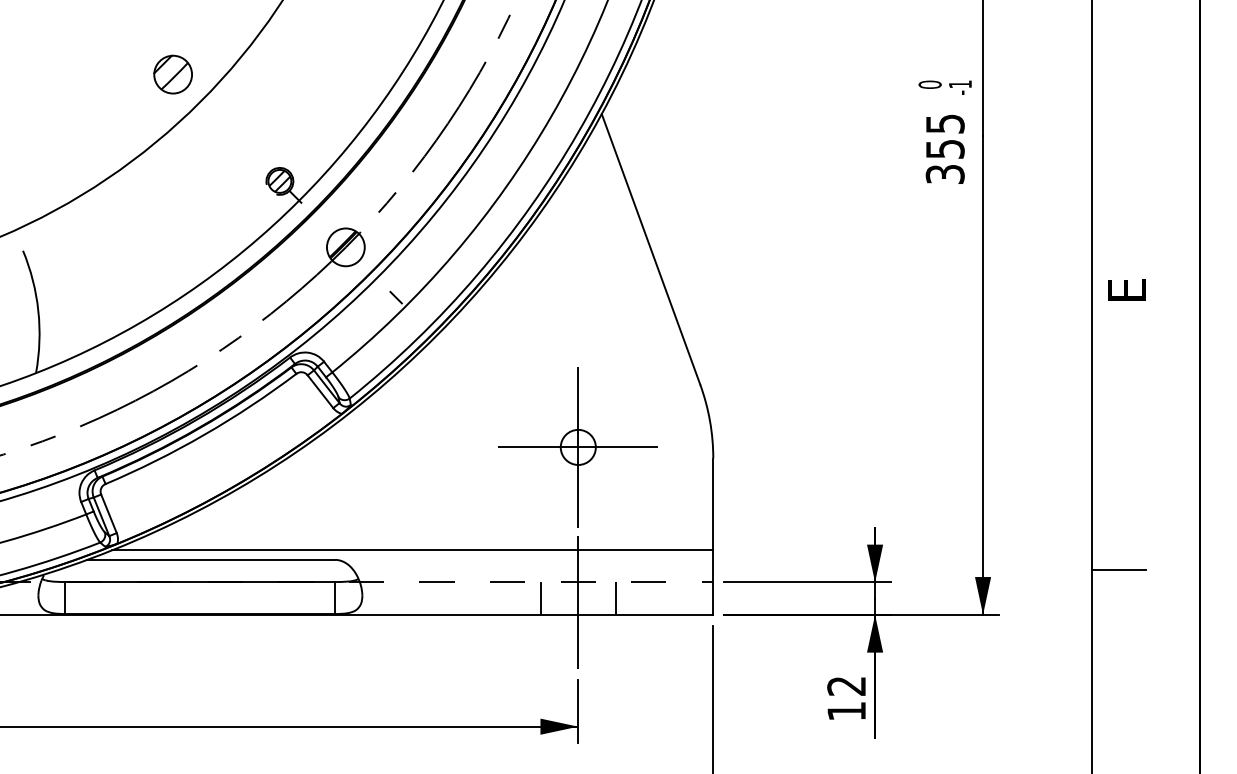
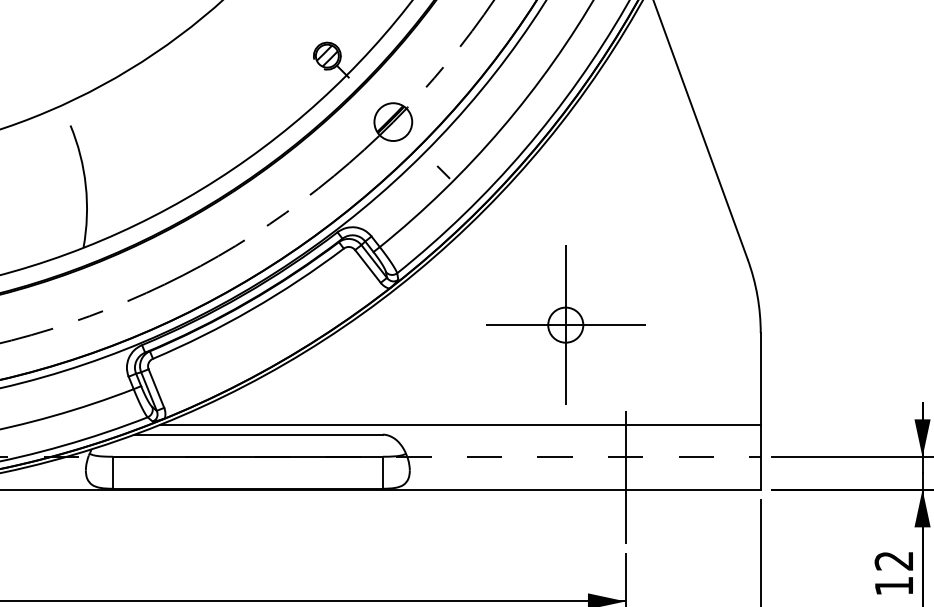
part: (577, 447) -> (564, 325), moved
line: (540, 598) -> (587, 473), removed
line: (616, 598) -> (663, 473), removed

